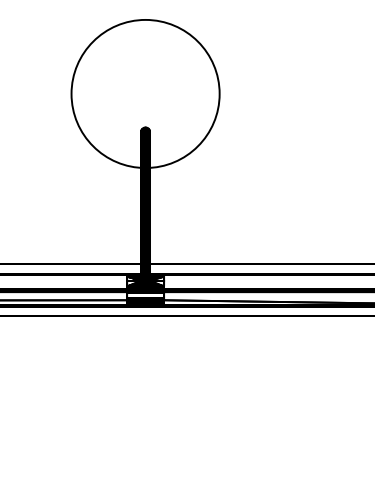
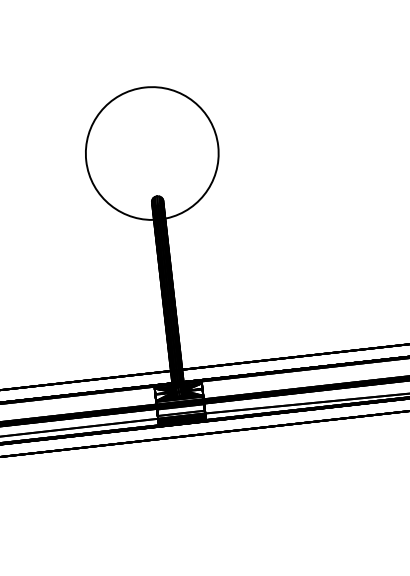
circle: (145, 93) -> (152, 152), size x0.7

